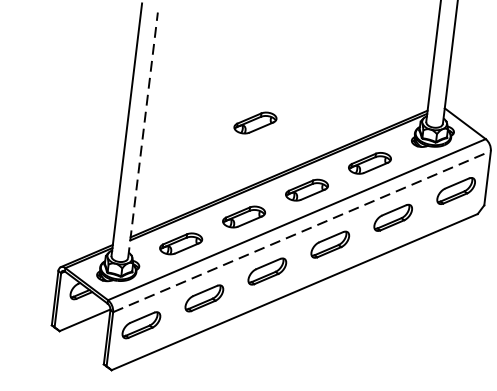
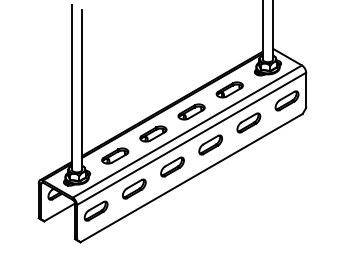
part: (255, 122) -> (153, 72), removed
line: (143, 135) -> (82, 89), dashed -> solid
line: (303, 231) -> (192, 138), dashed -> solid

